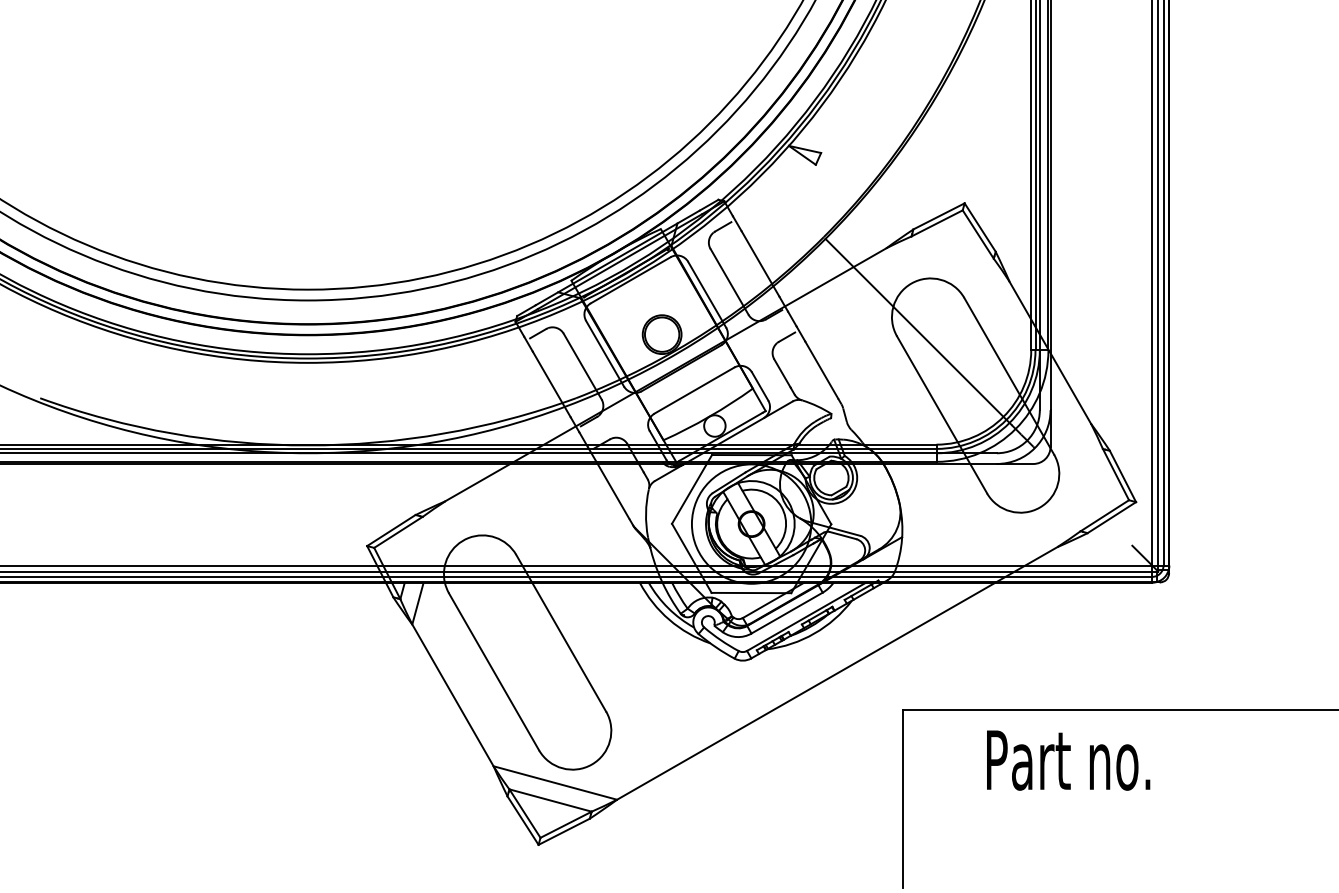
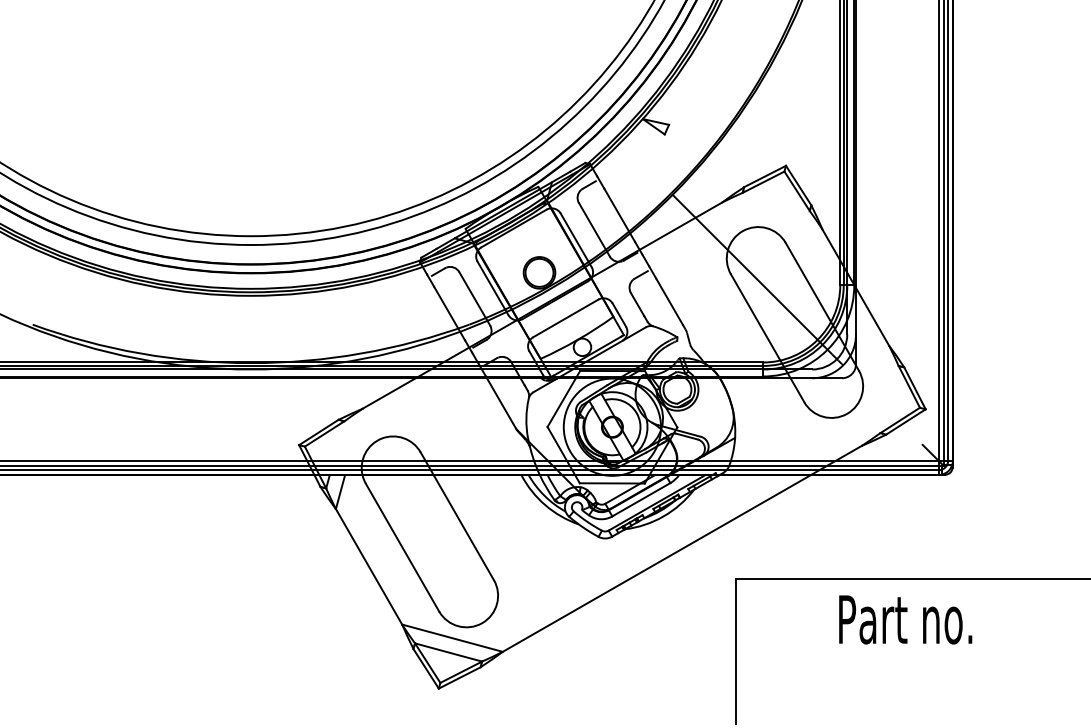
text: (1068, 760) -> (905, 619), moved

